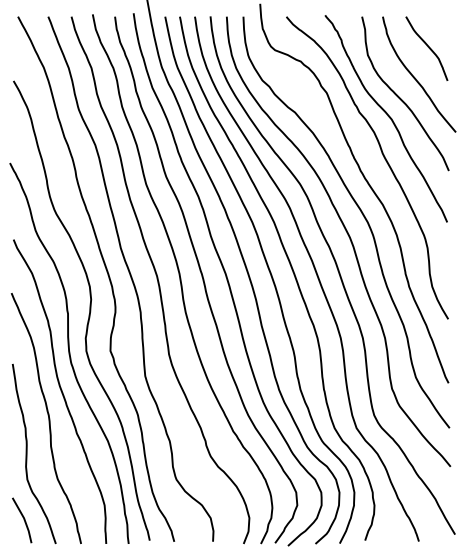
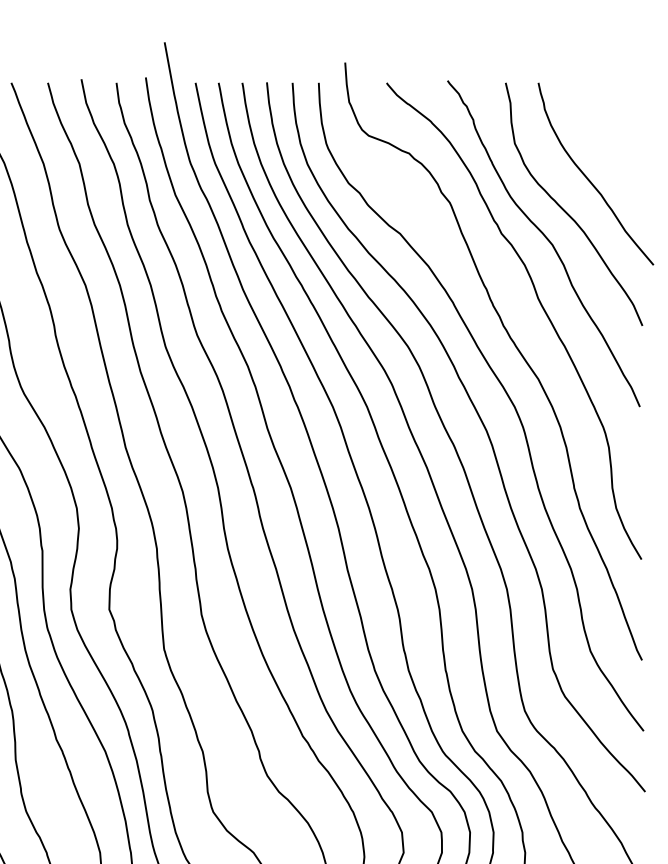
curve: (427, 47) -> (608, 131), removed

